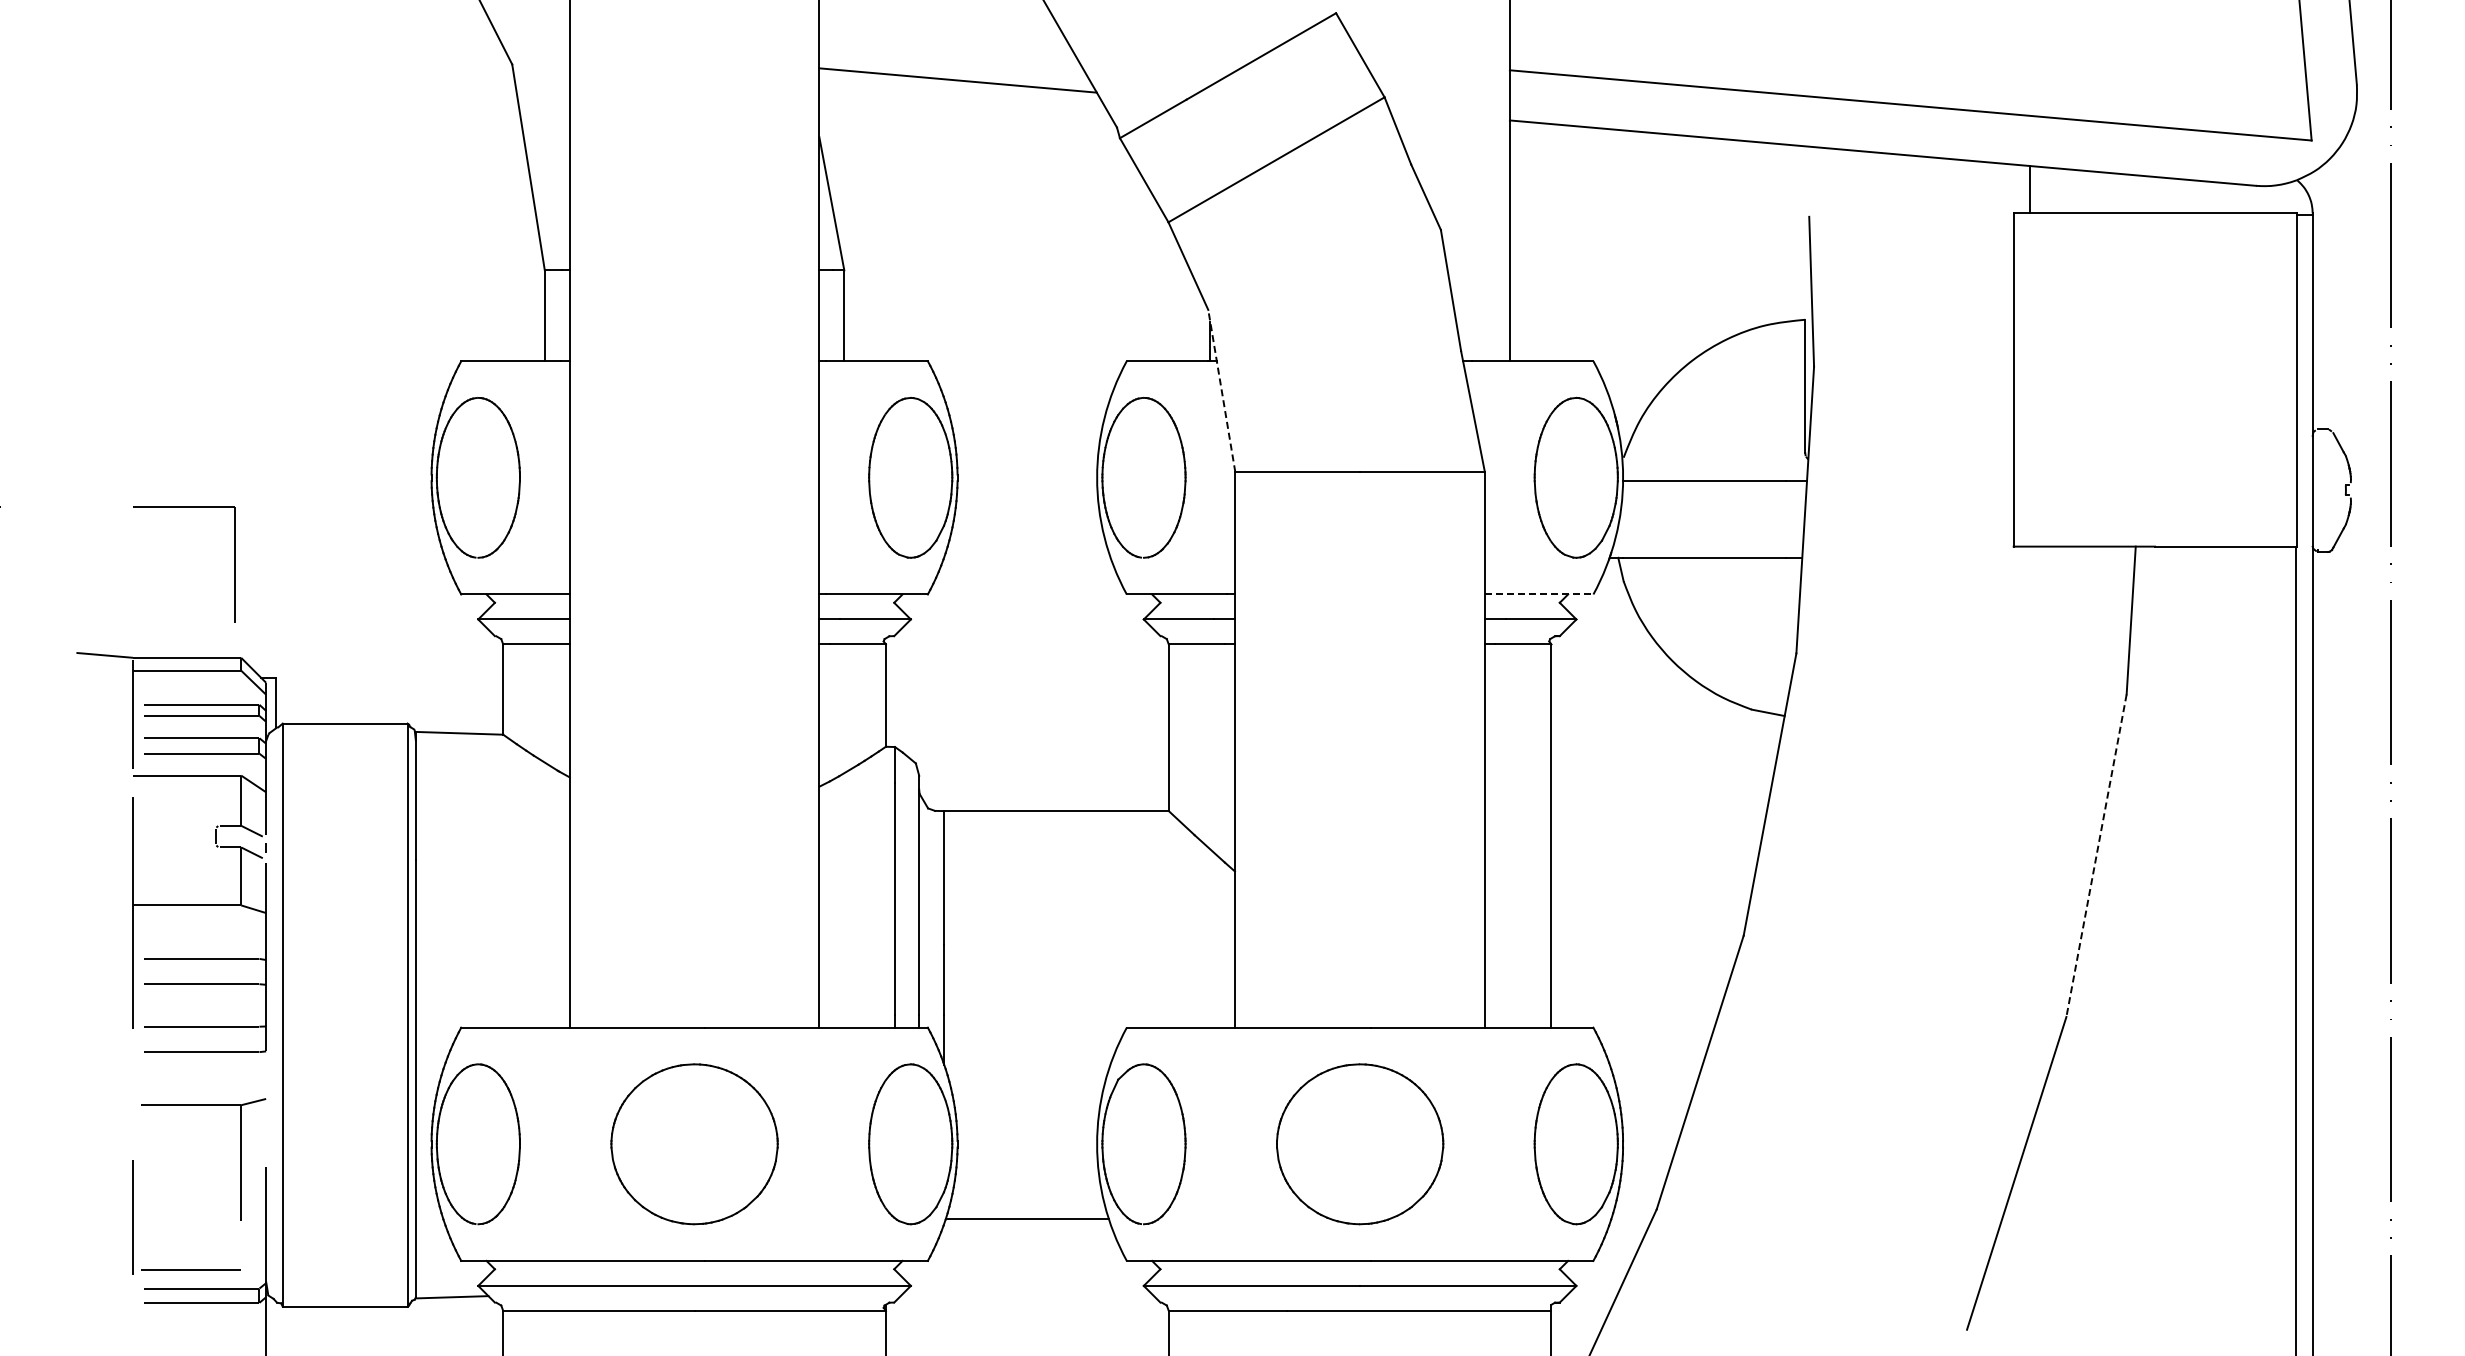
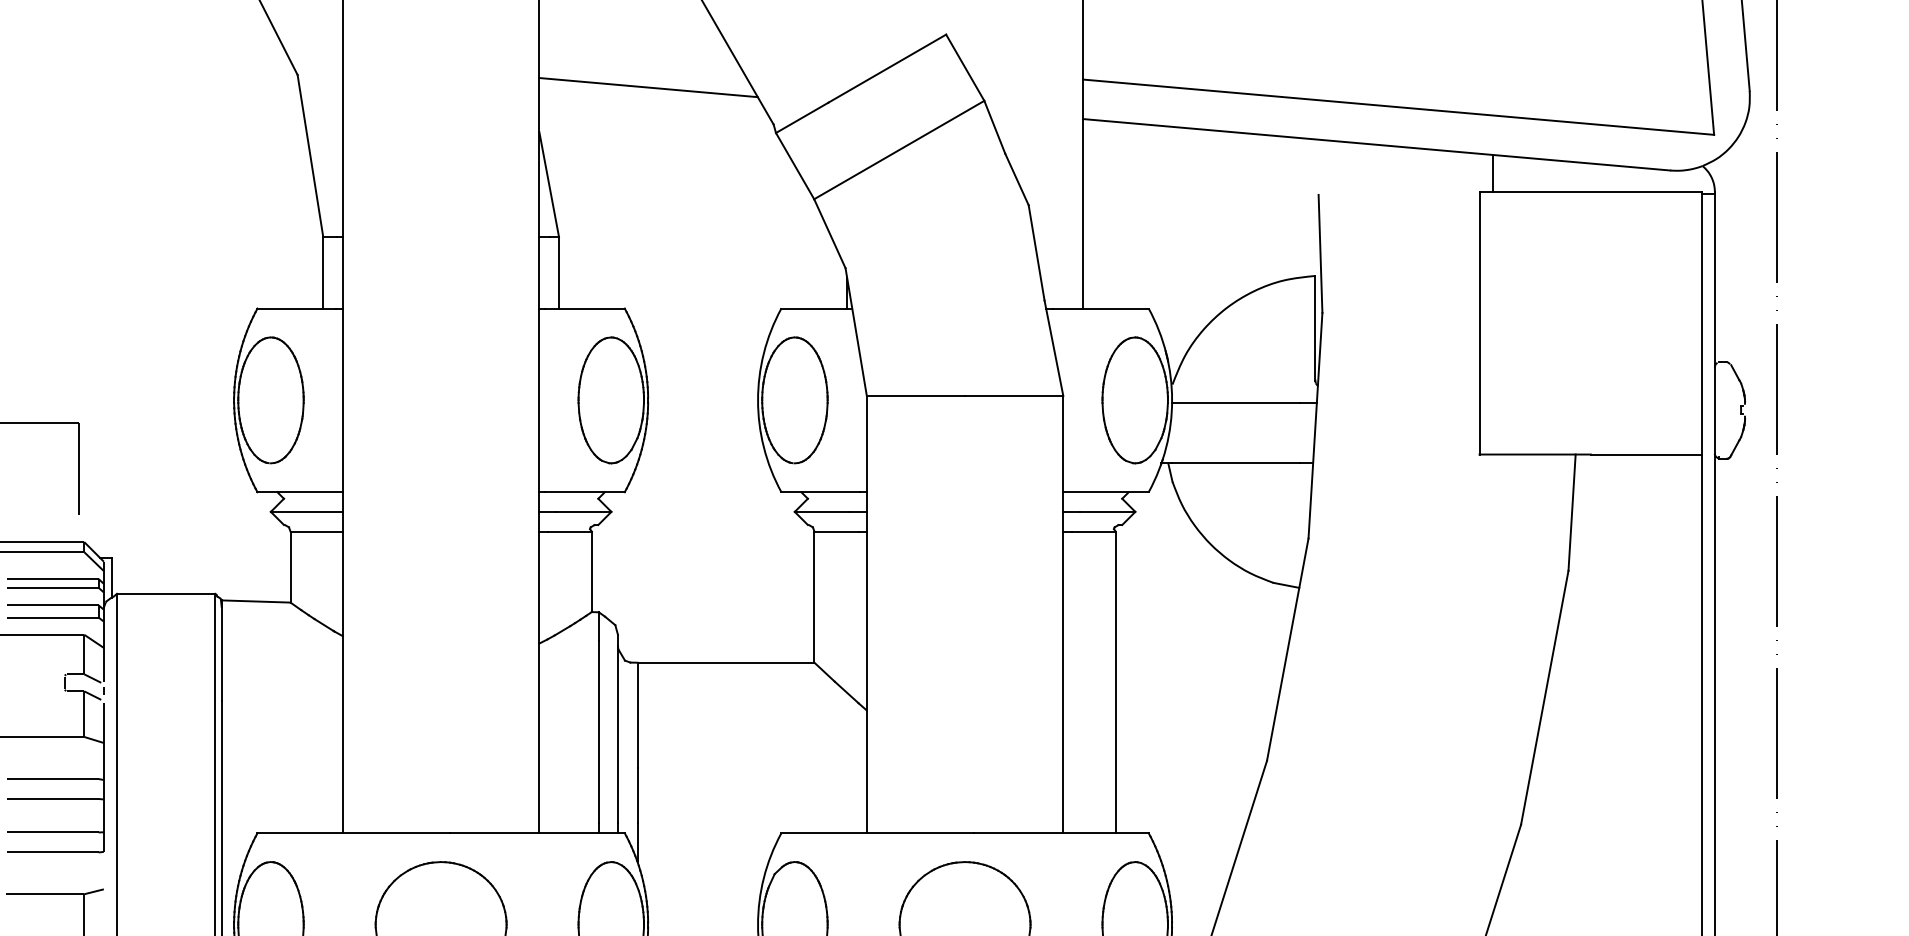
line: (1221, 390) -> (855, 331), dashed -> solid
line: (1539, 594) -> (1106, 492), dashed -> solid
line: (2096, 856) -> (1544, 698), dashed -> solid

